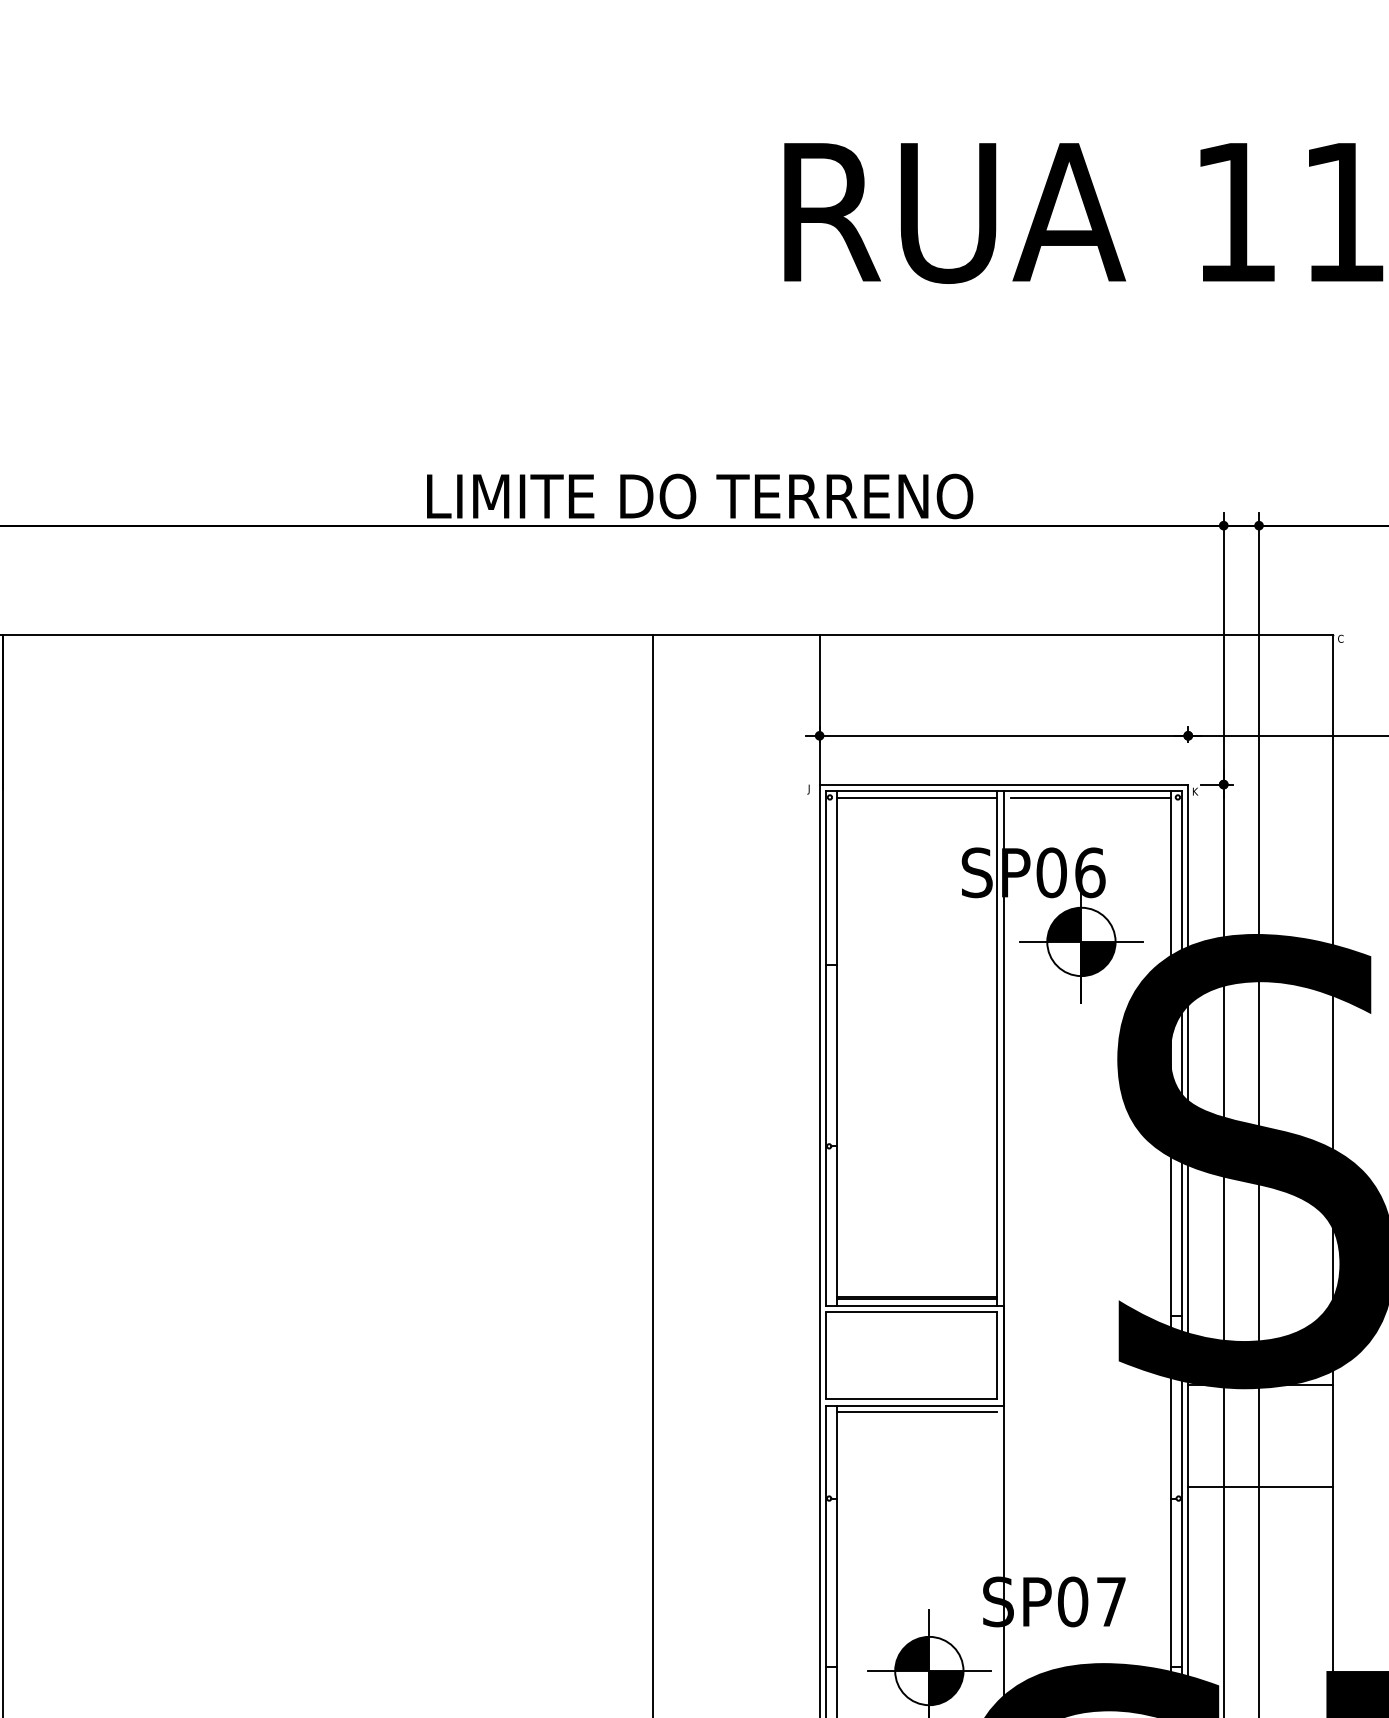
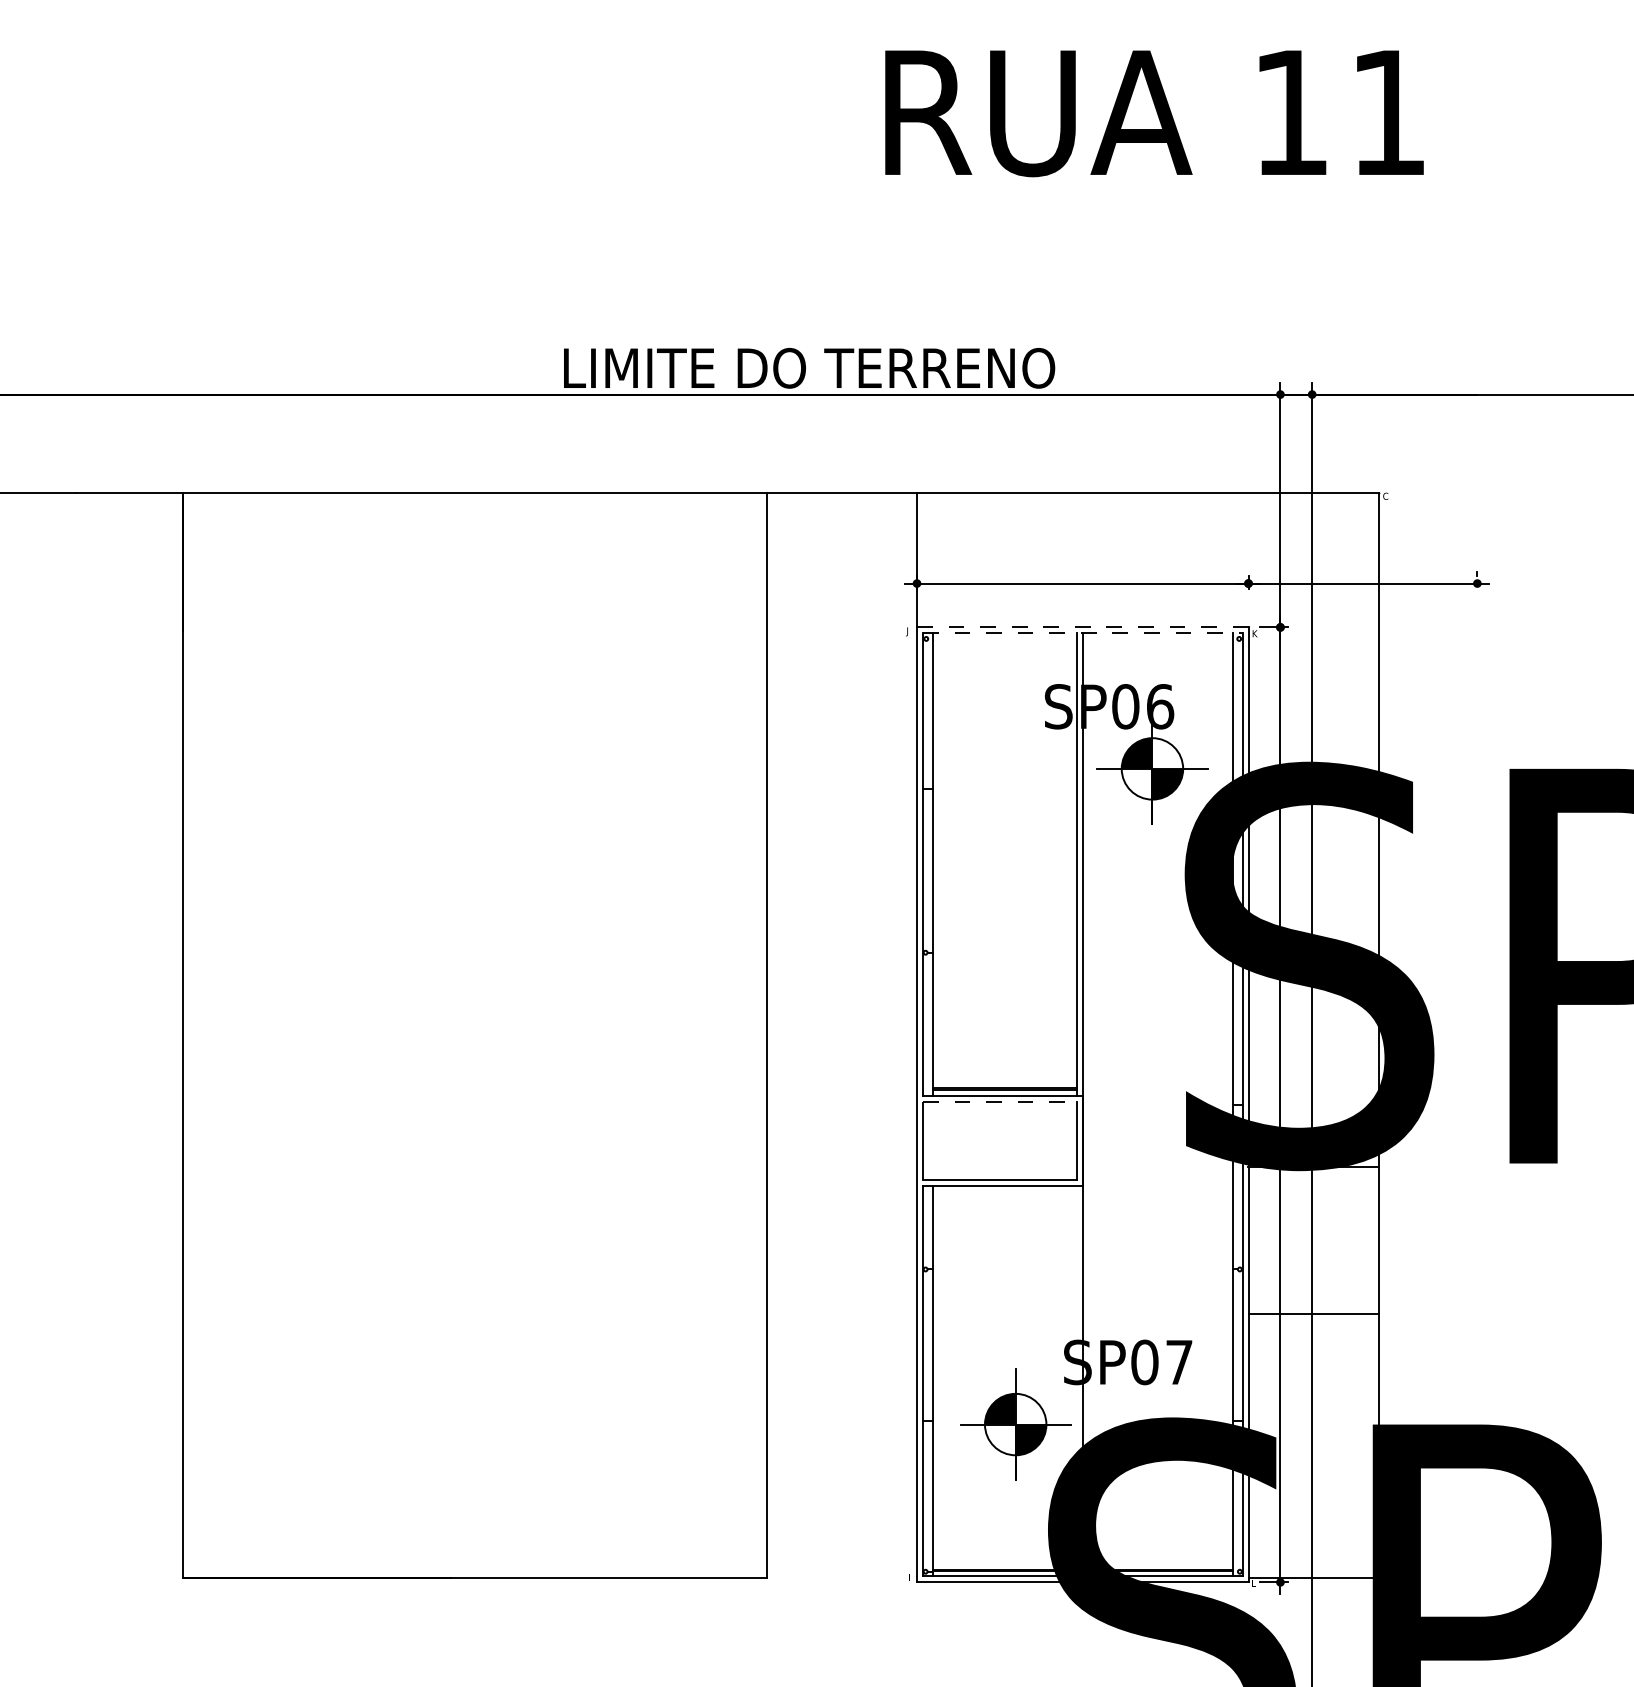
line: (1003, 784) -> (1082, 627), solid -> dashed
line: (1003, 791) -> (1082, 633), solid -> dashed
line: (916, 798) -> (1004, 639), removed
line: (1090, 798) -> (1160, 639), removed
line: (911, 1312) -> (999, 1102), solid -> dashed
line: (916, 1411) -> (1004, 1191), removed
line: (1260, 1486) -> (1313, 1313), moved

